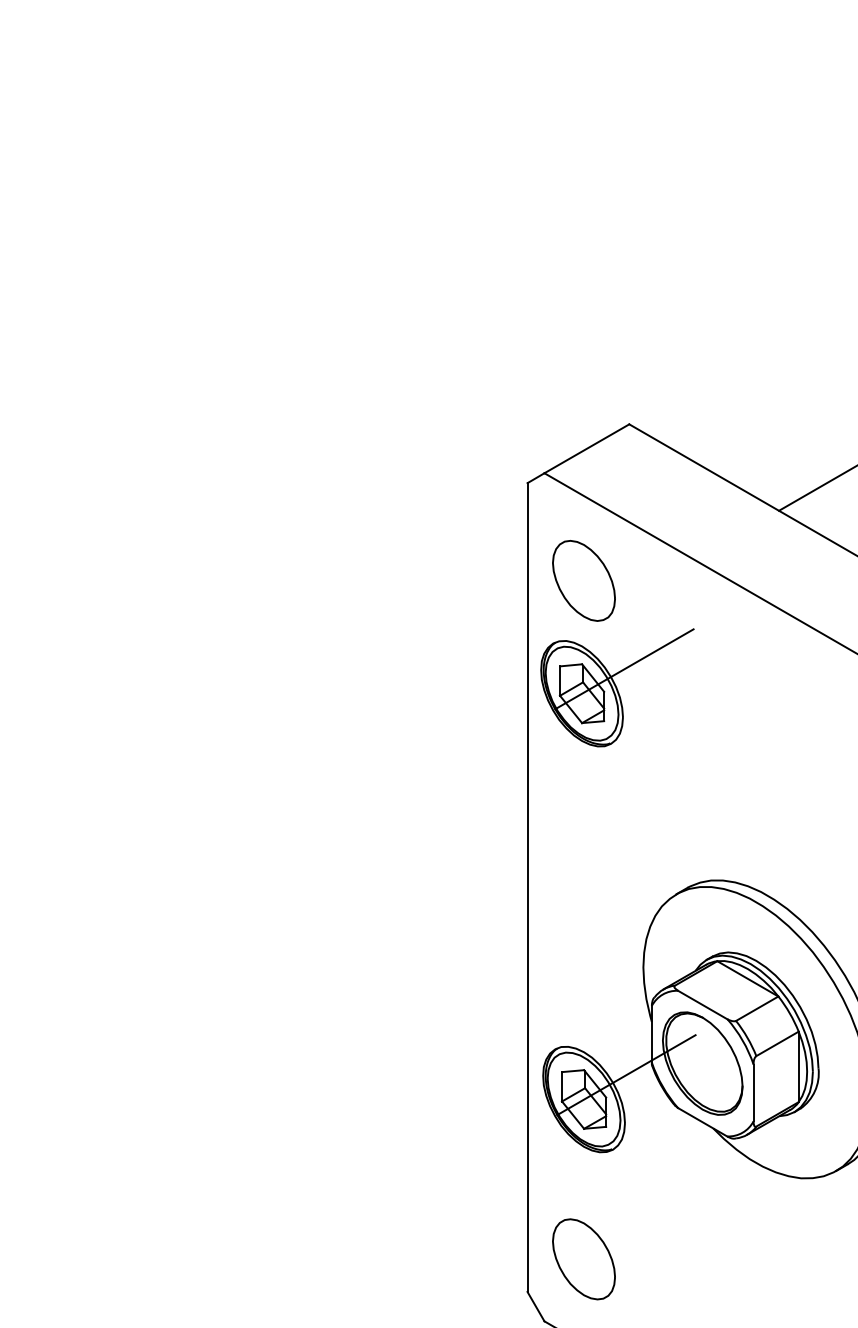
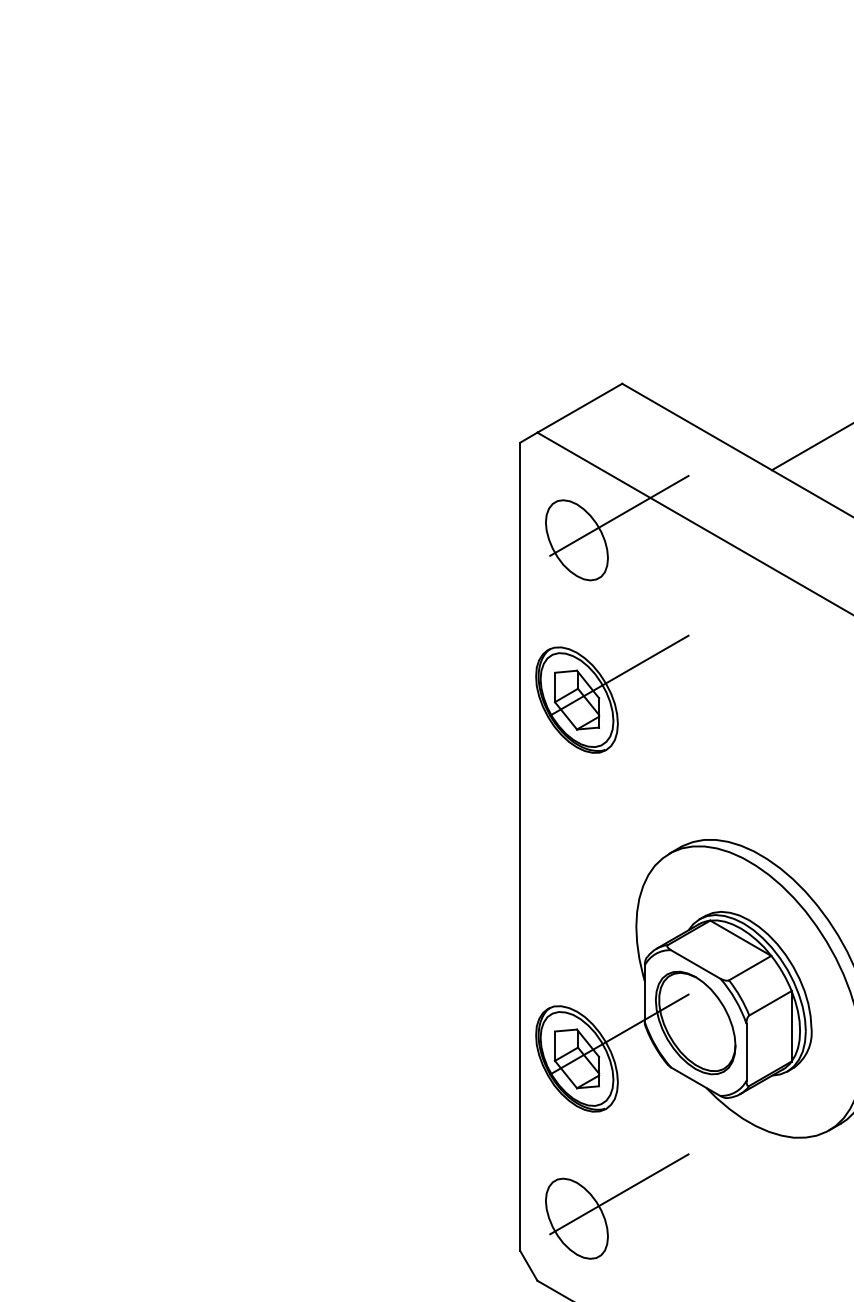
line: (626, 556) -> (619, 515), added
part: (617, 687) -> (612, 693), moved
line: (626, 1234) -> (619, 1193), added

